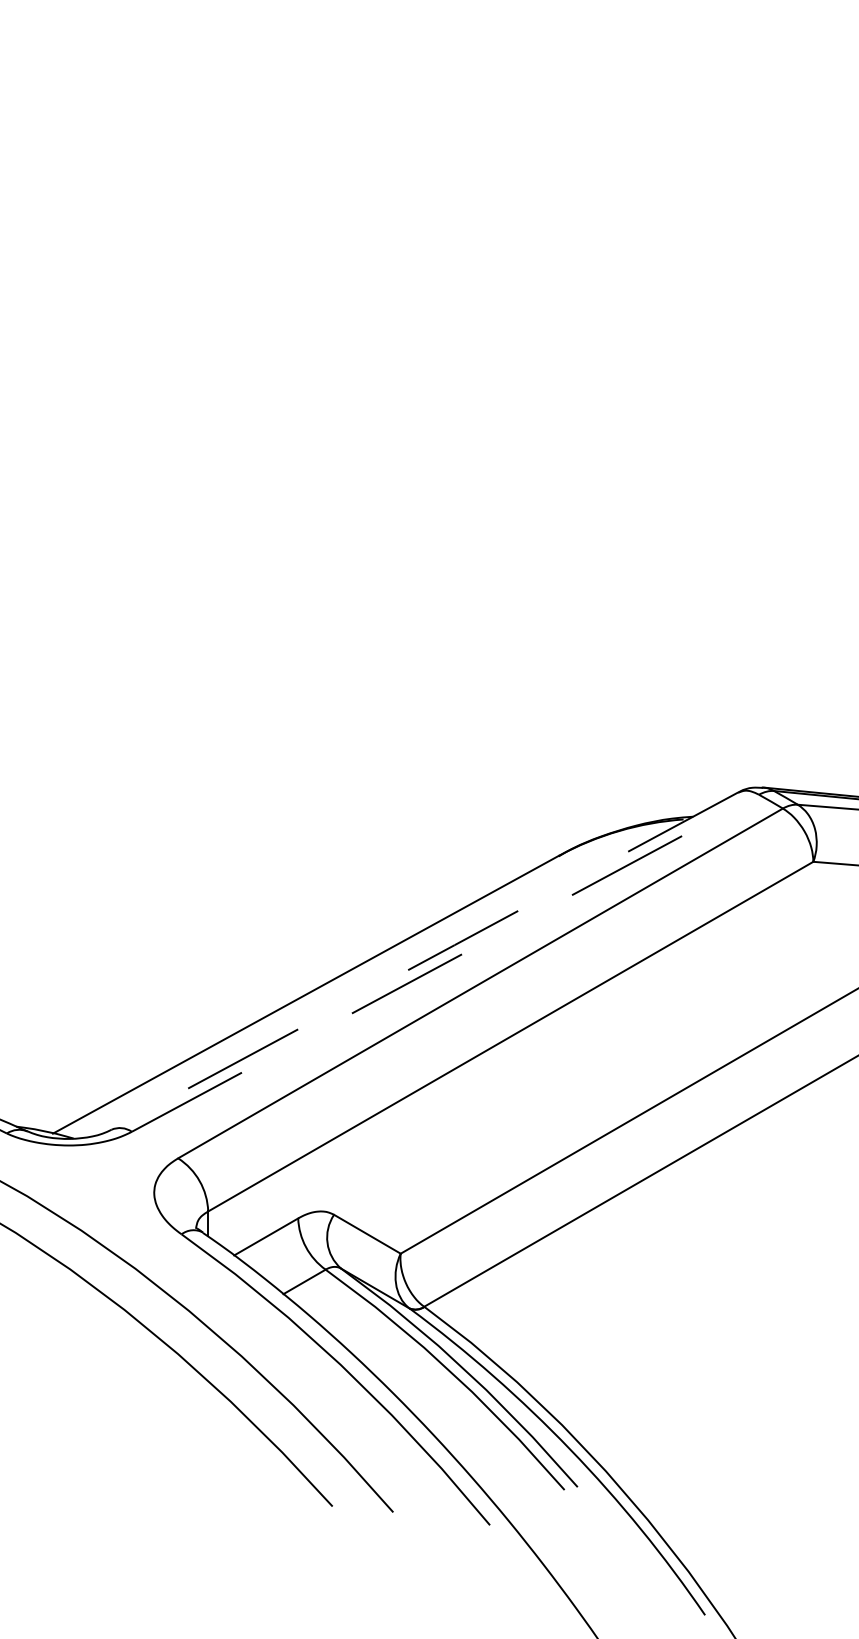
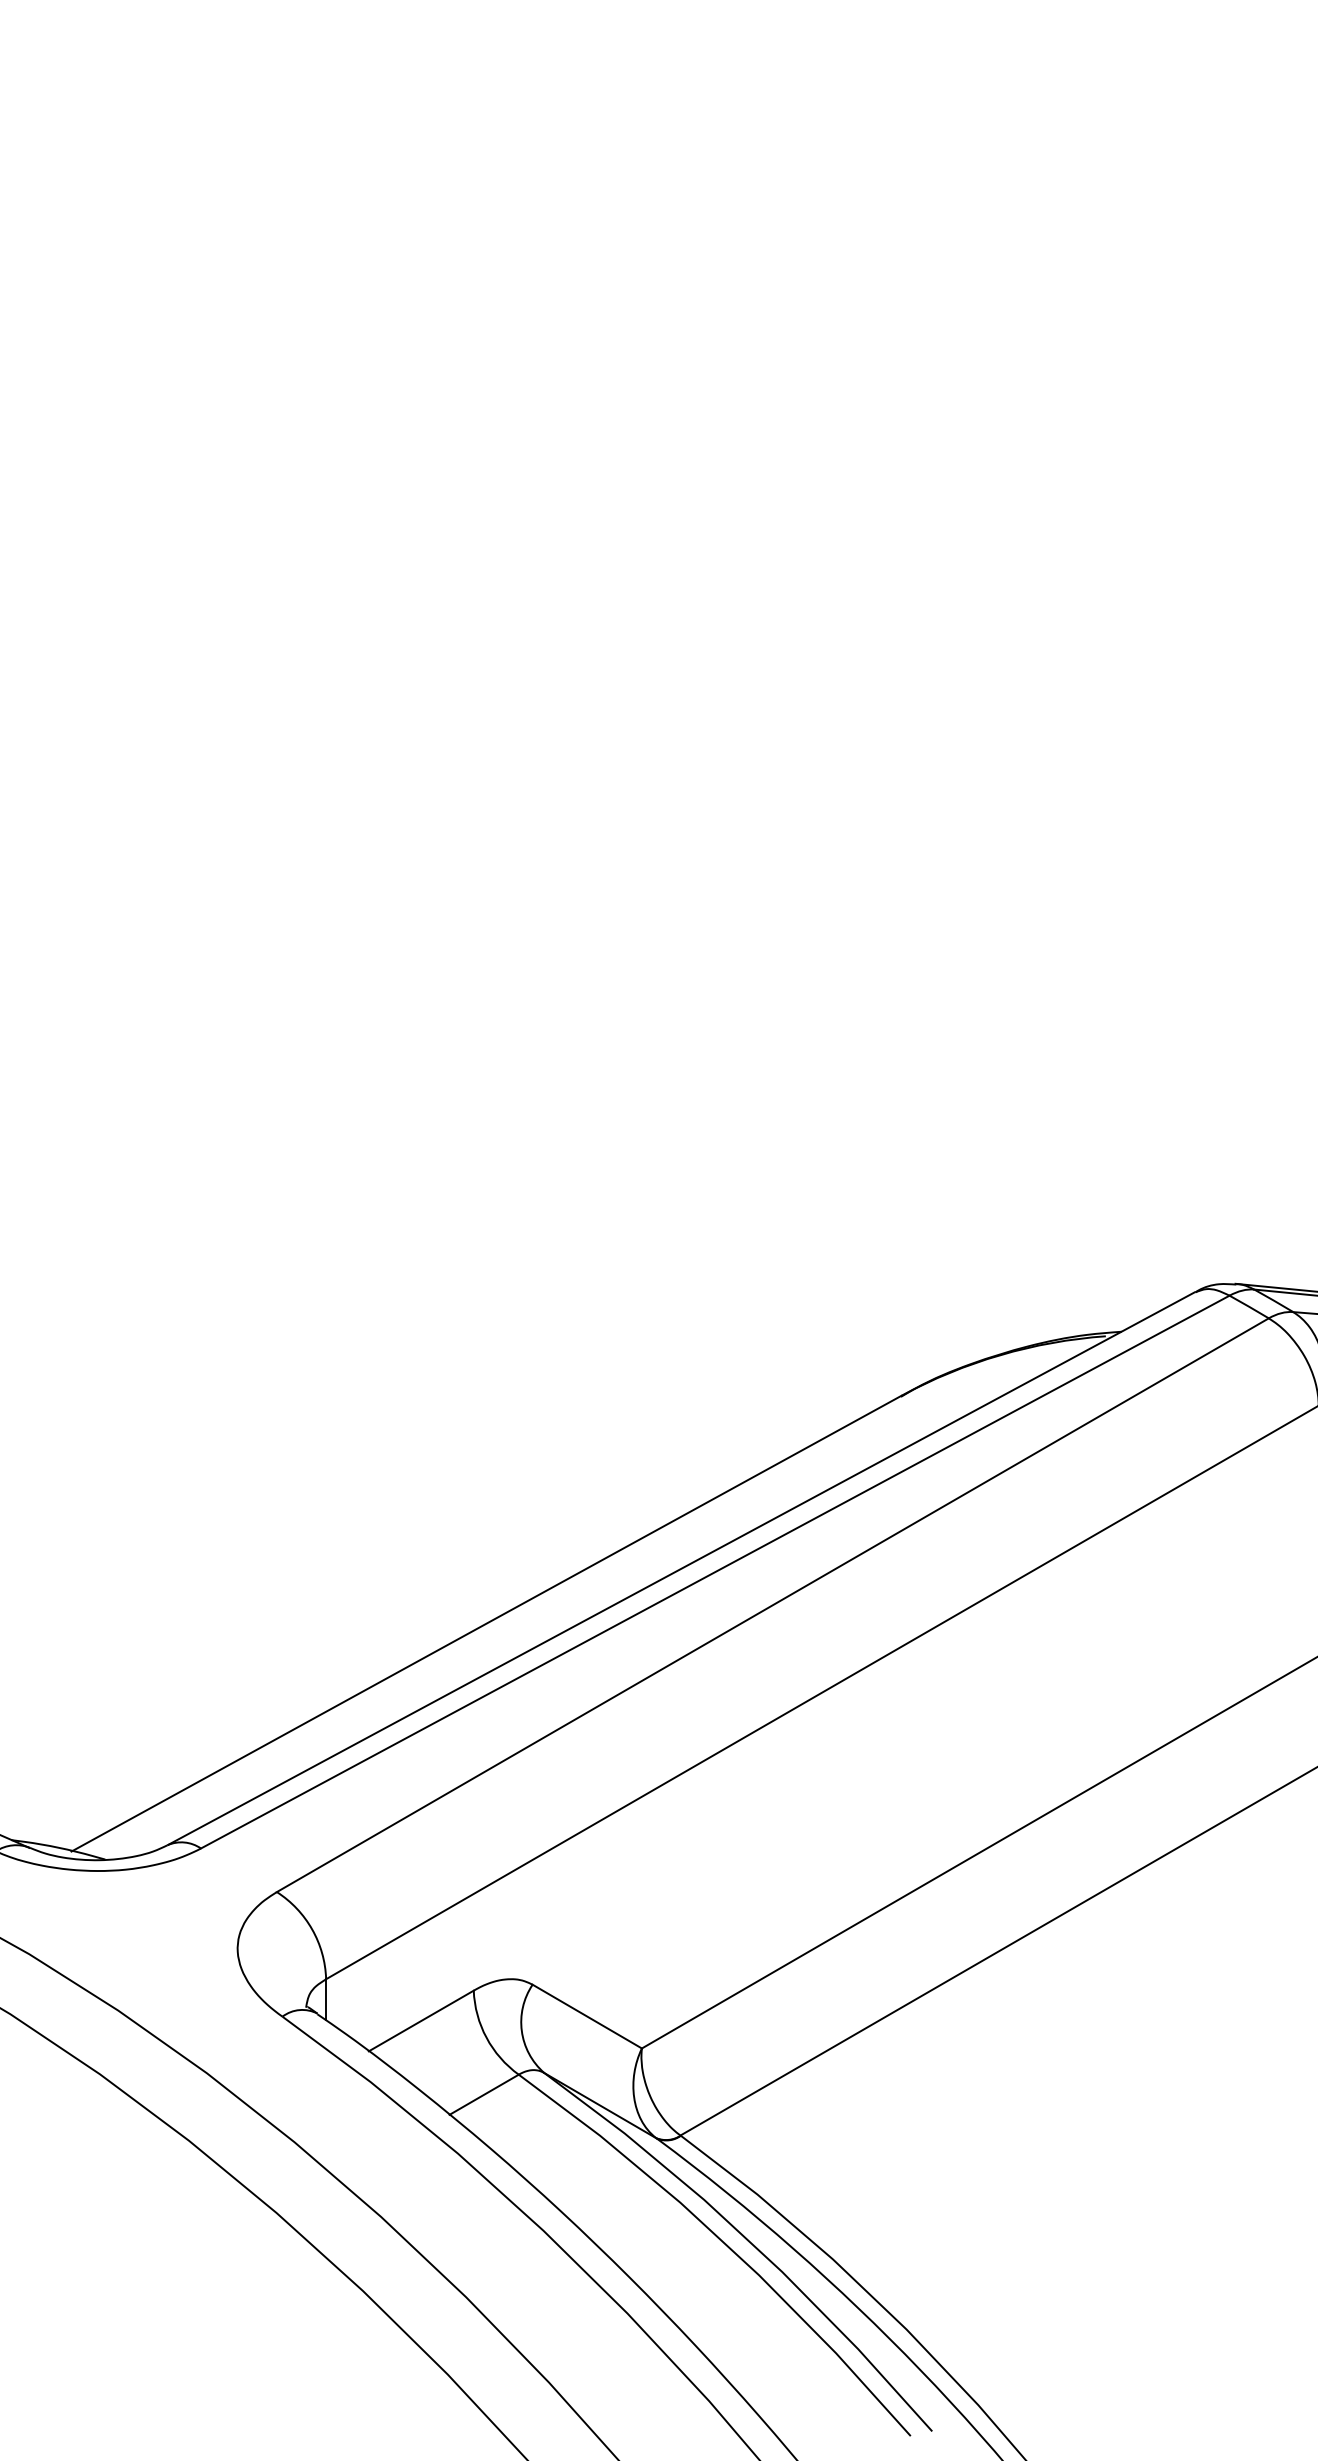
line: (424, 961) -> (680, 1569), dashed -> solid
line: (445, 963) -> (715, 1572), dashed -> solid

